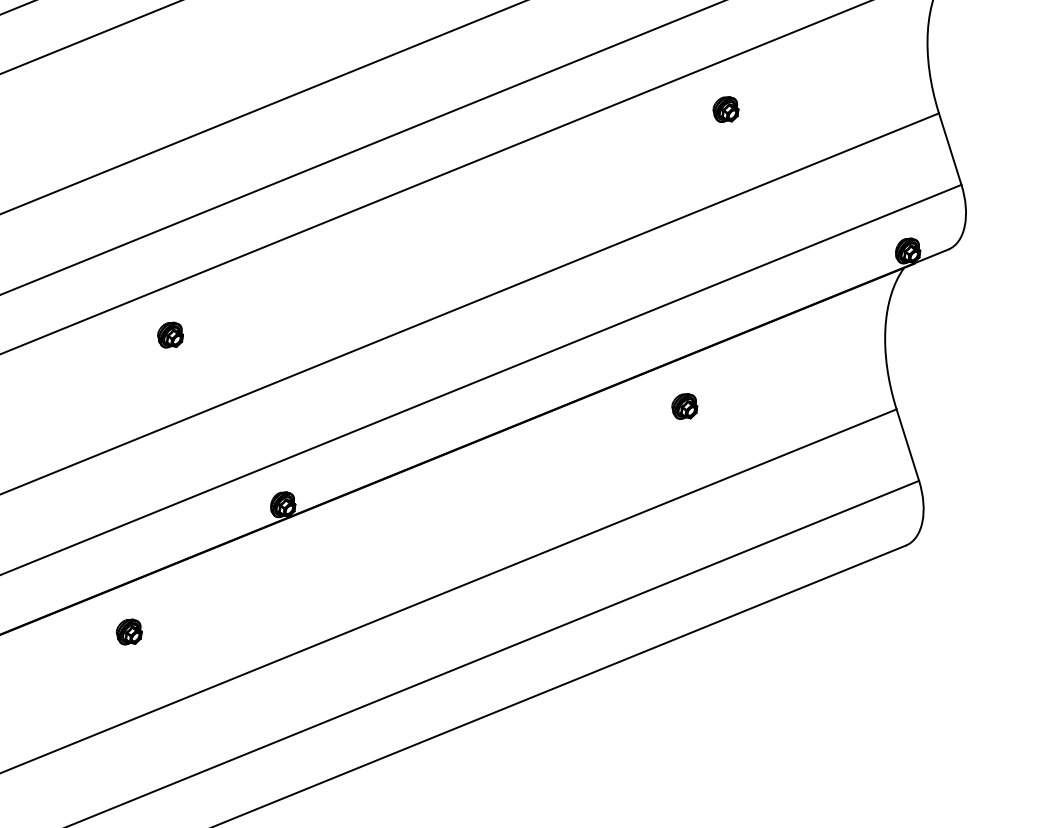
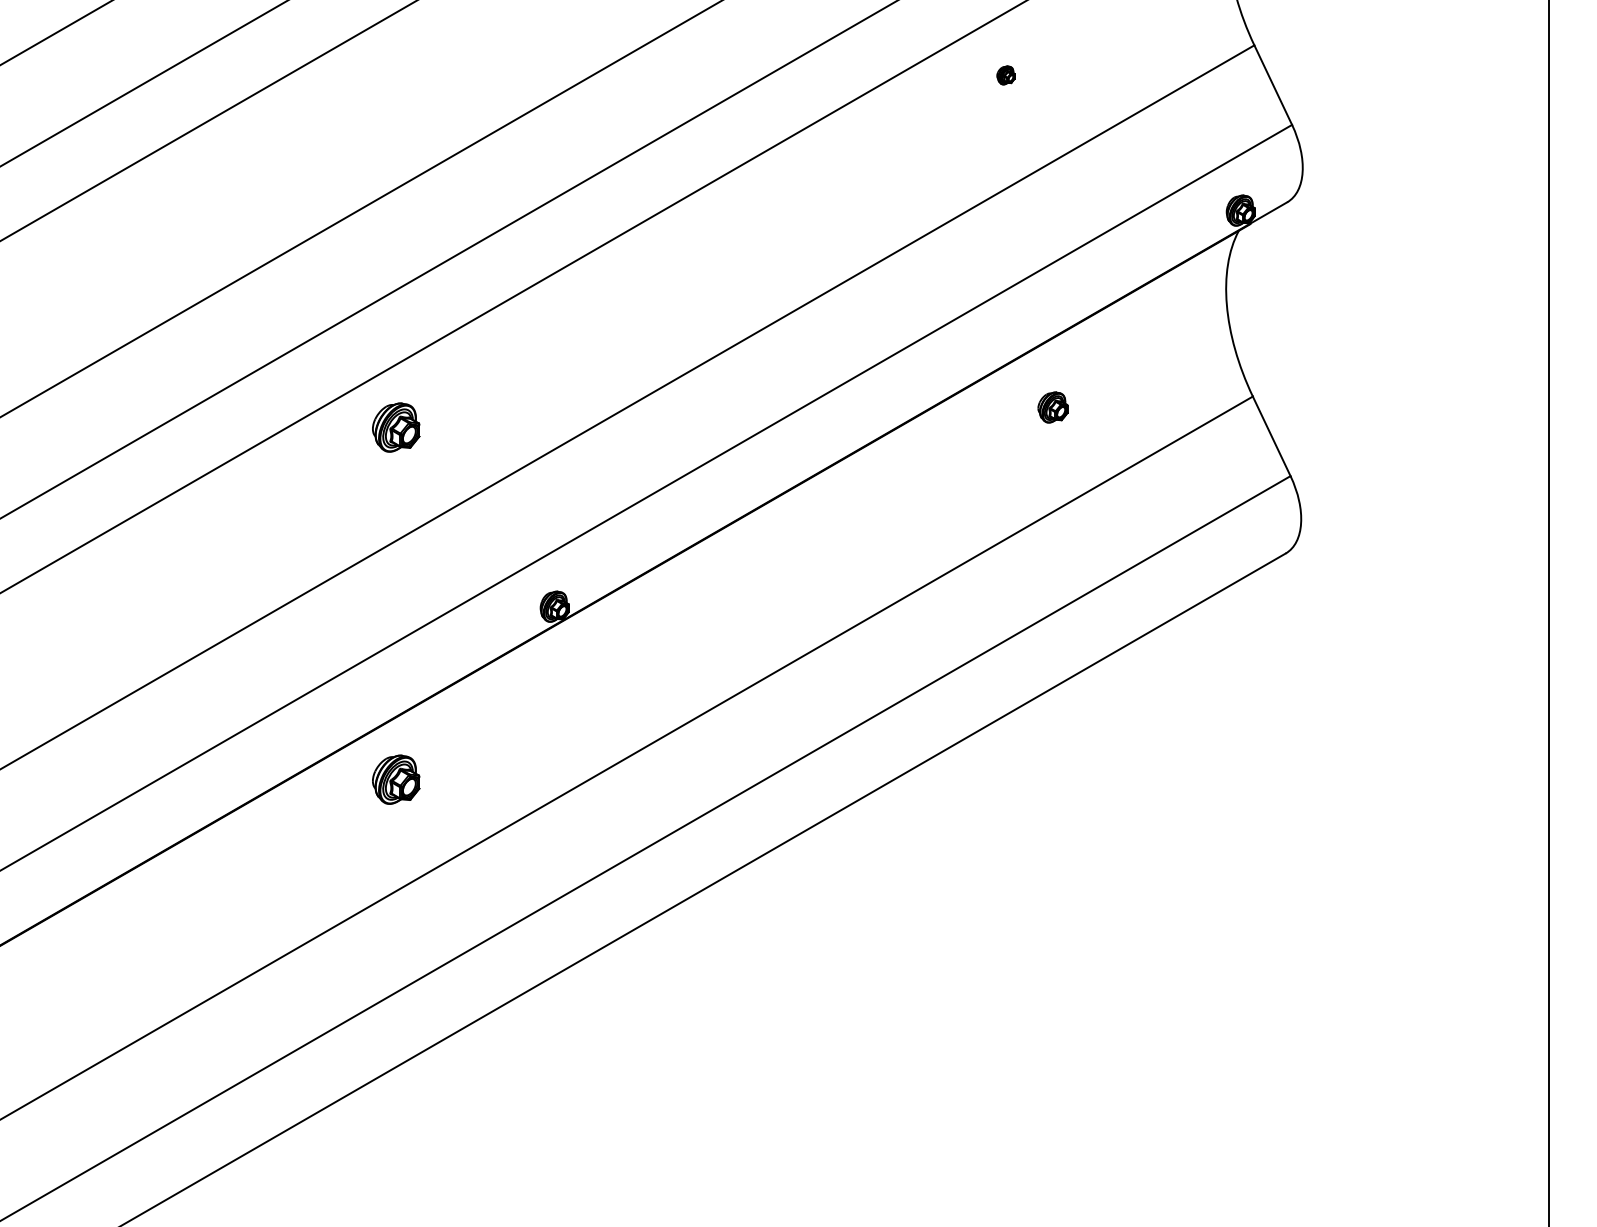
part: (725, 109) -> (1005, 75), size x0.6
part: (169, 335) -> (395, 427), size x1.6
part: (684, 406) -> (1052, 407), moved
part: (128, 631) -> (395, 779), size x1.6

